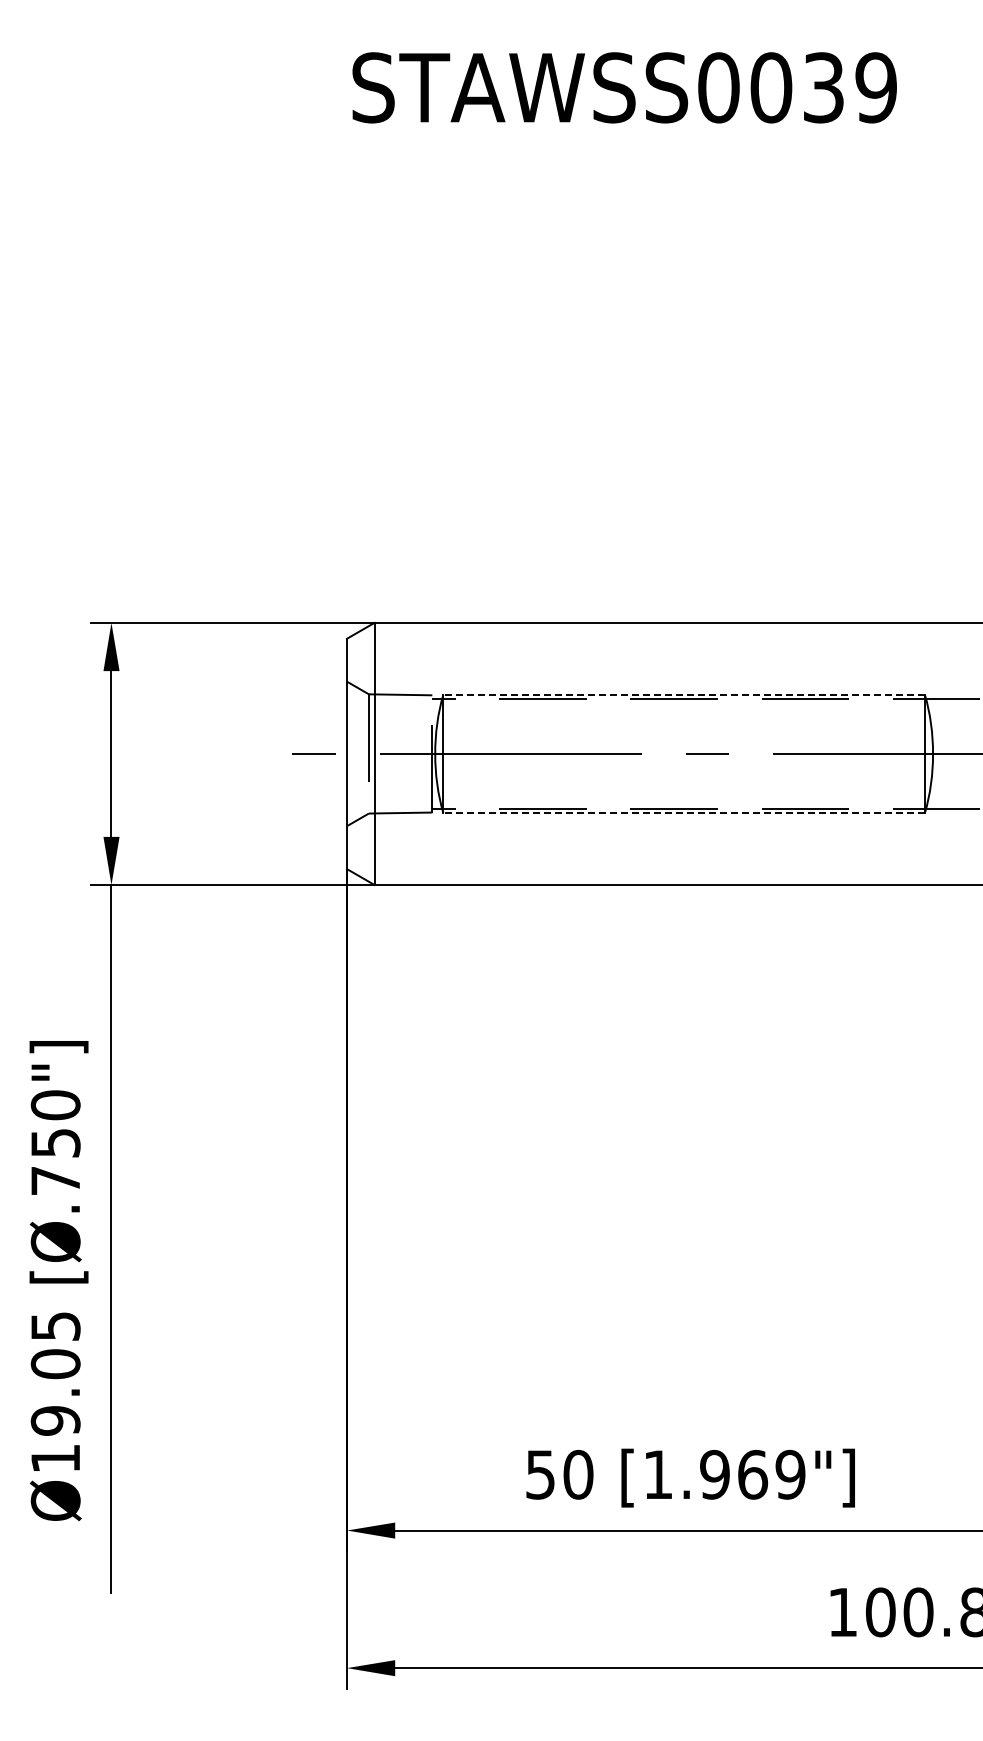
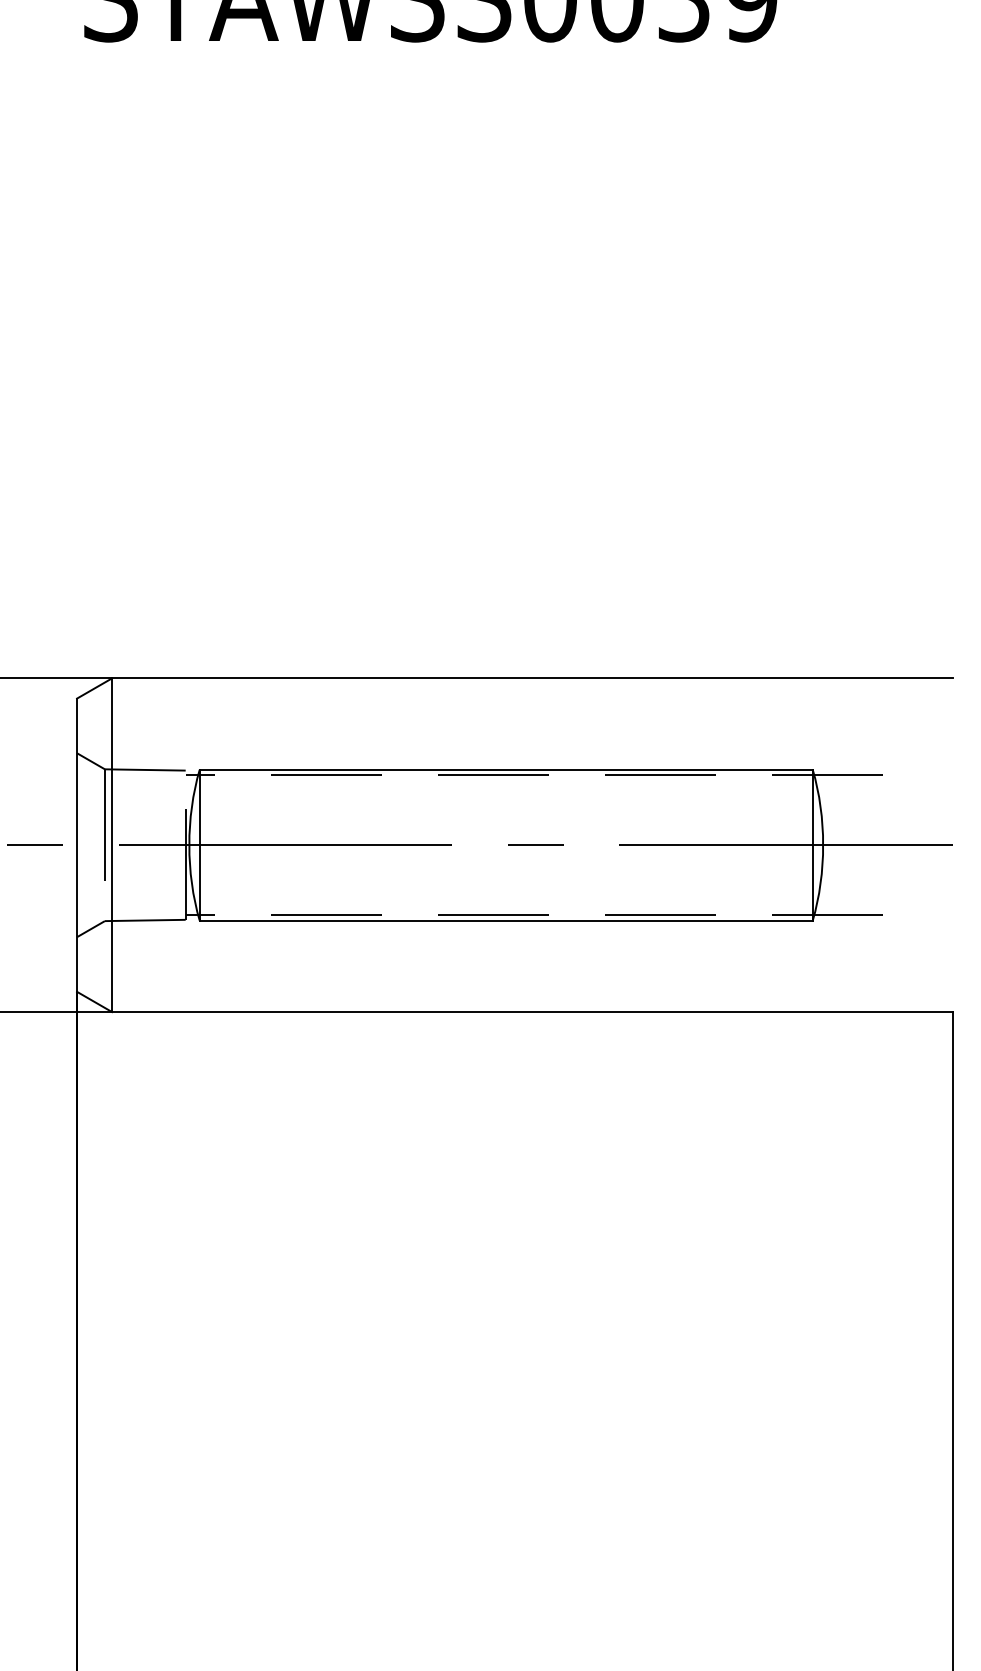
line: (684, 694) -> (506, 769), dashed -> solid
line: (684, 813) -> (506, 921), dashed -> solid

